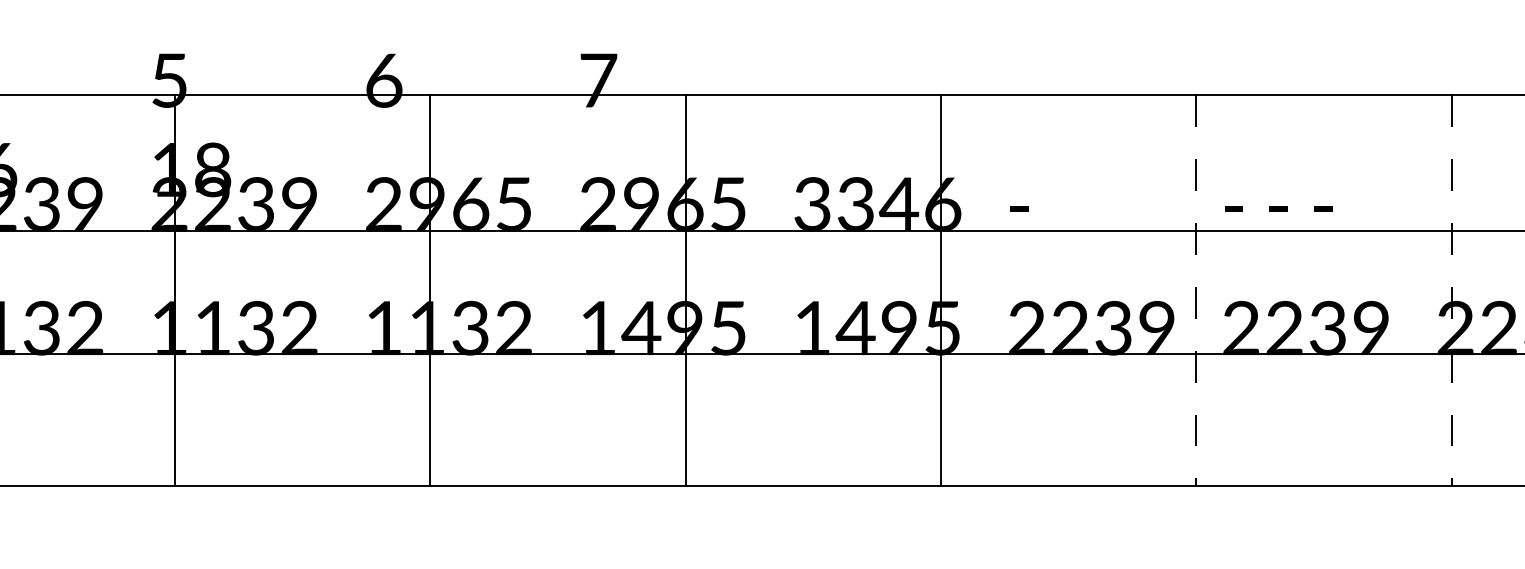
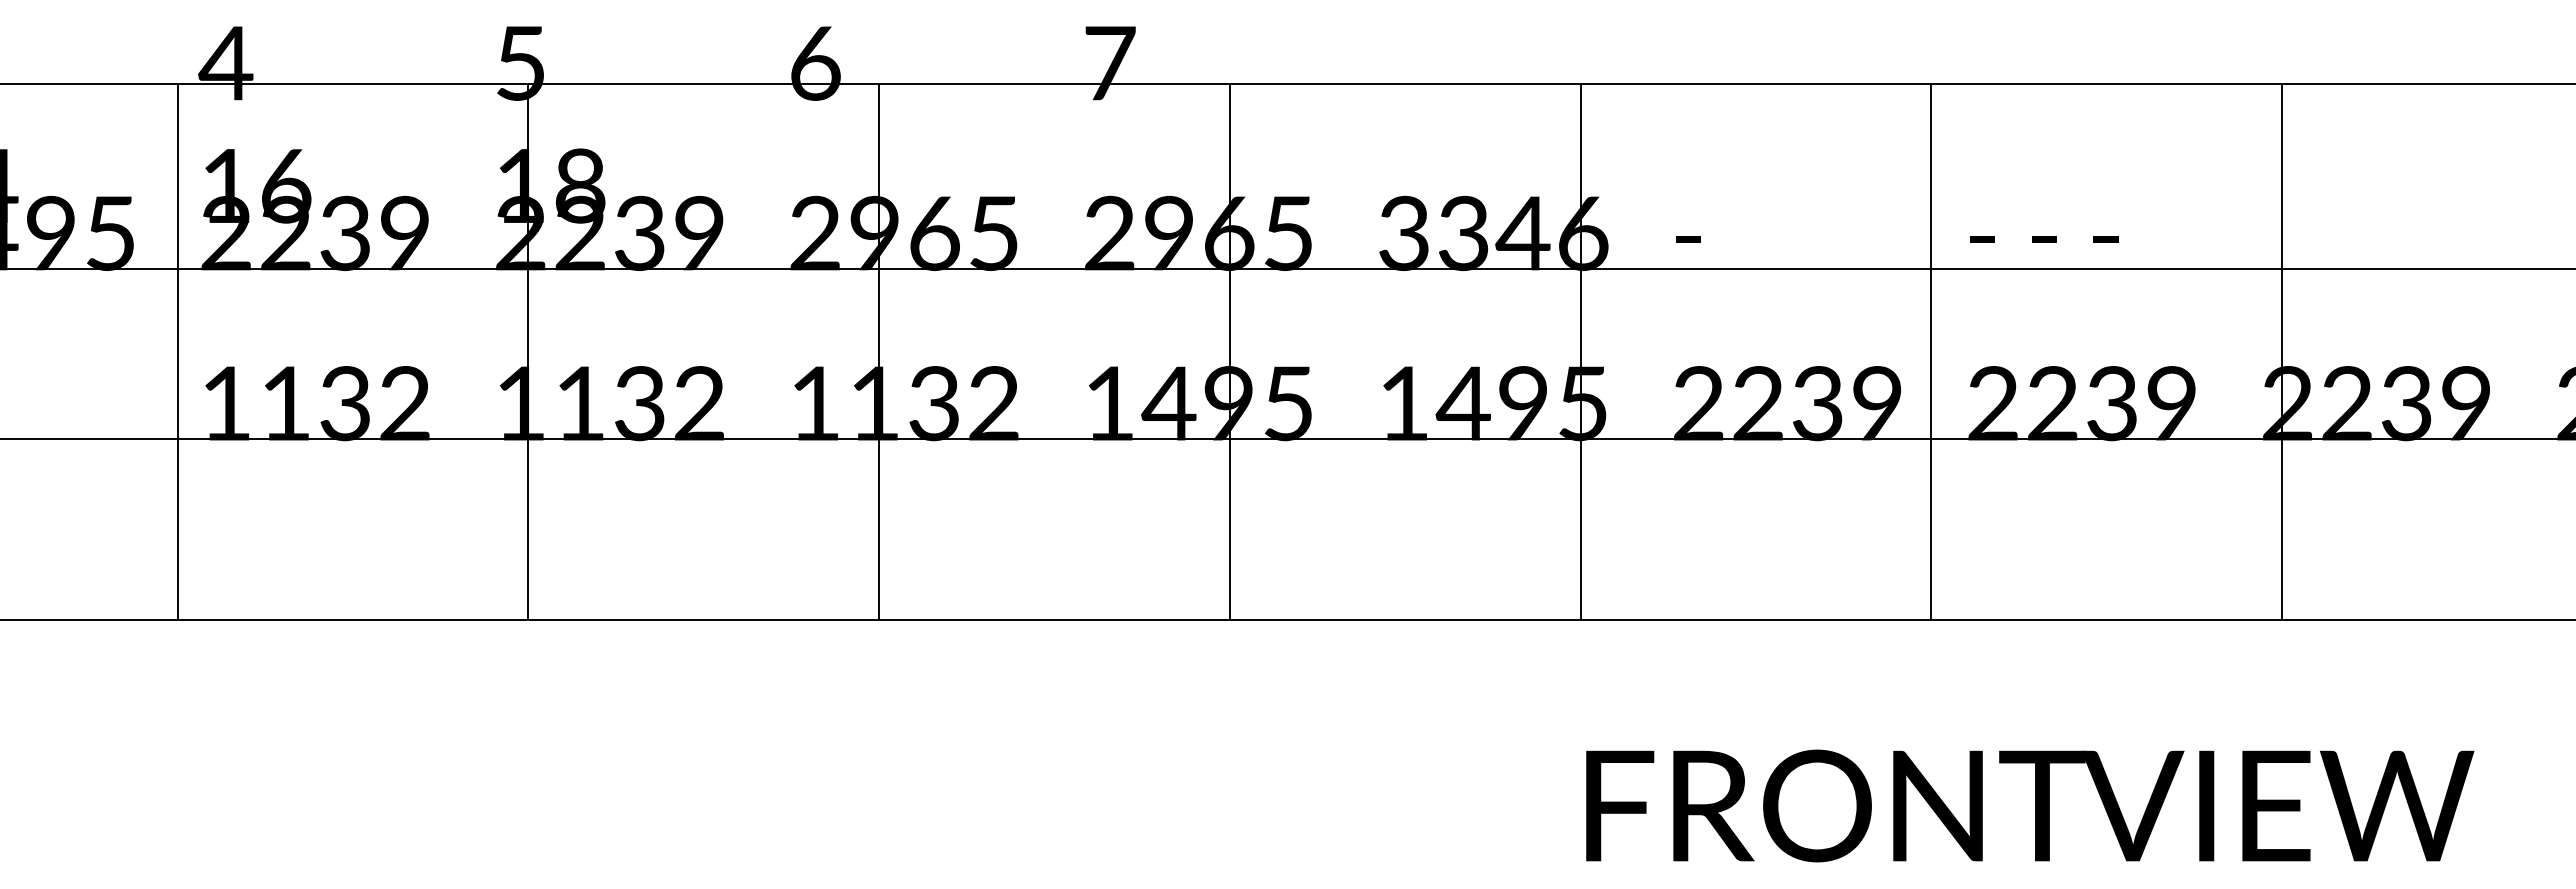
line: (1196, 291) -> (1931, 352), dashed -> solid
line: (1451, 291) -> (2281, 352), dashed -> solid

